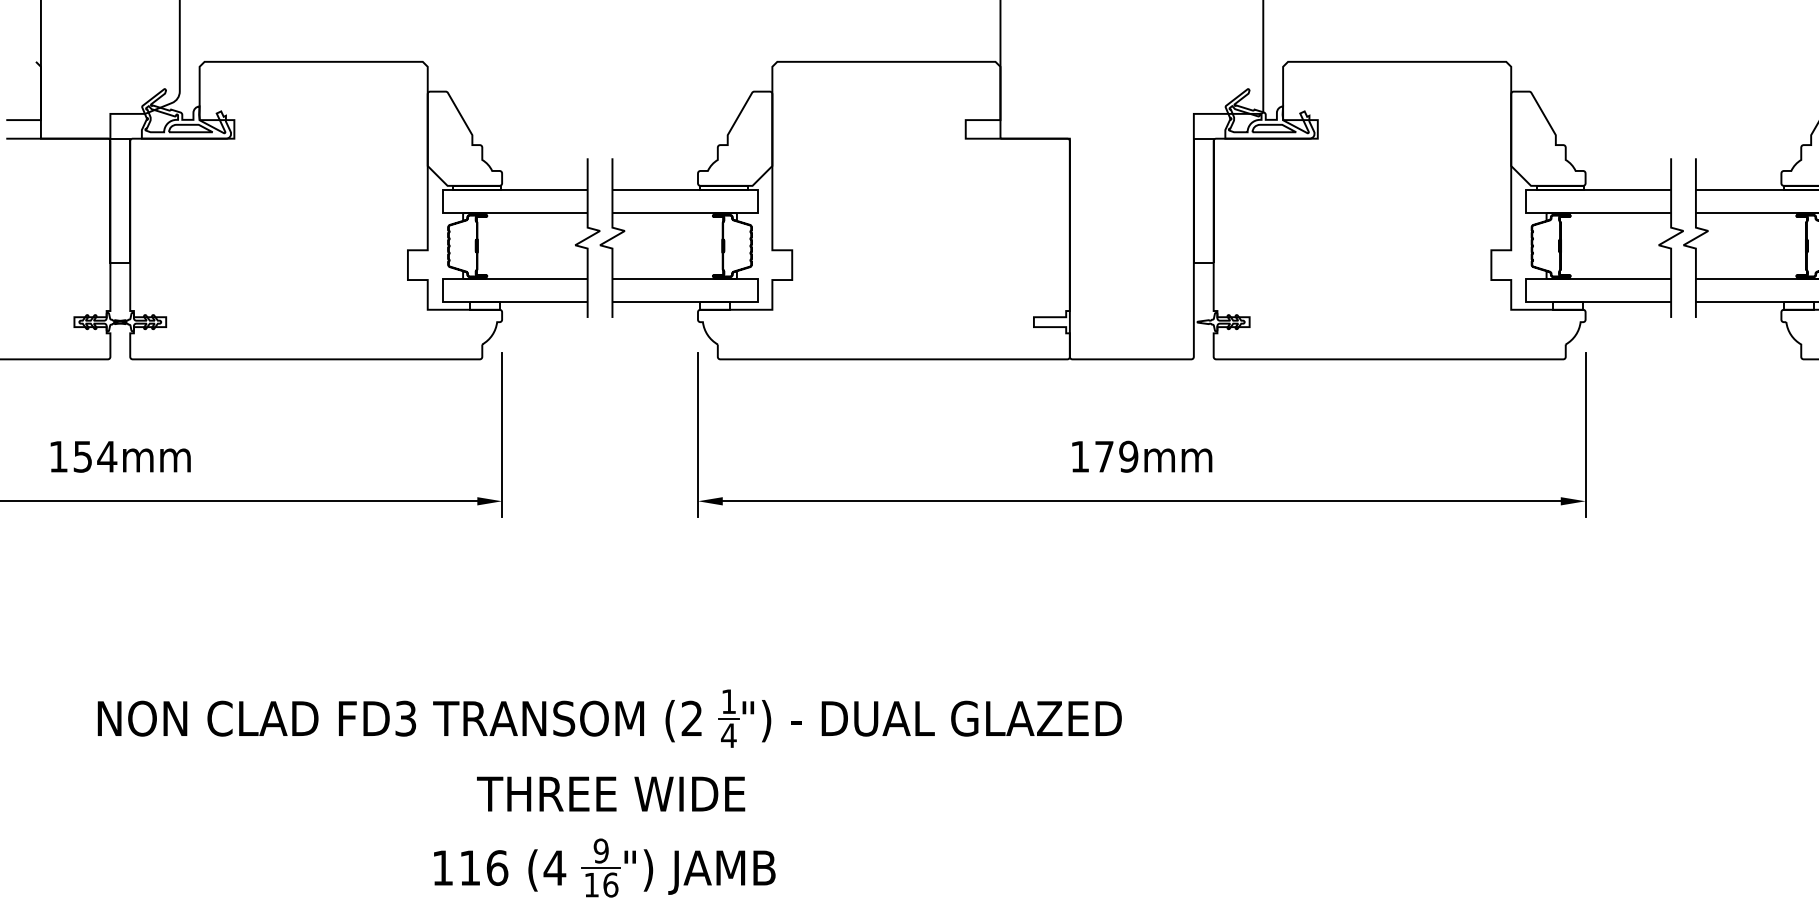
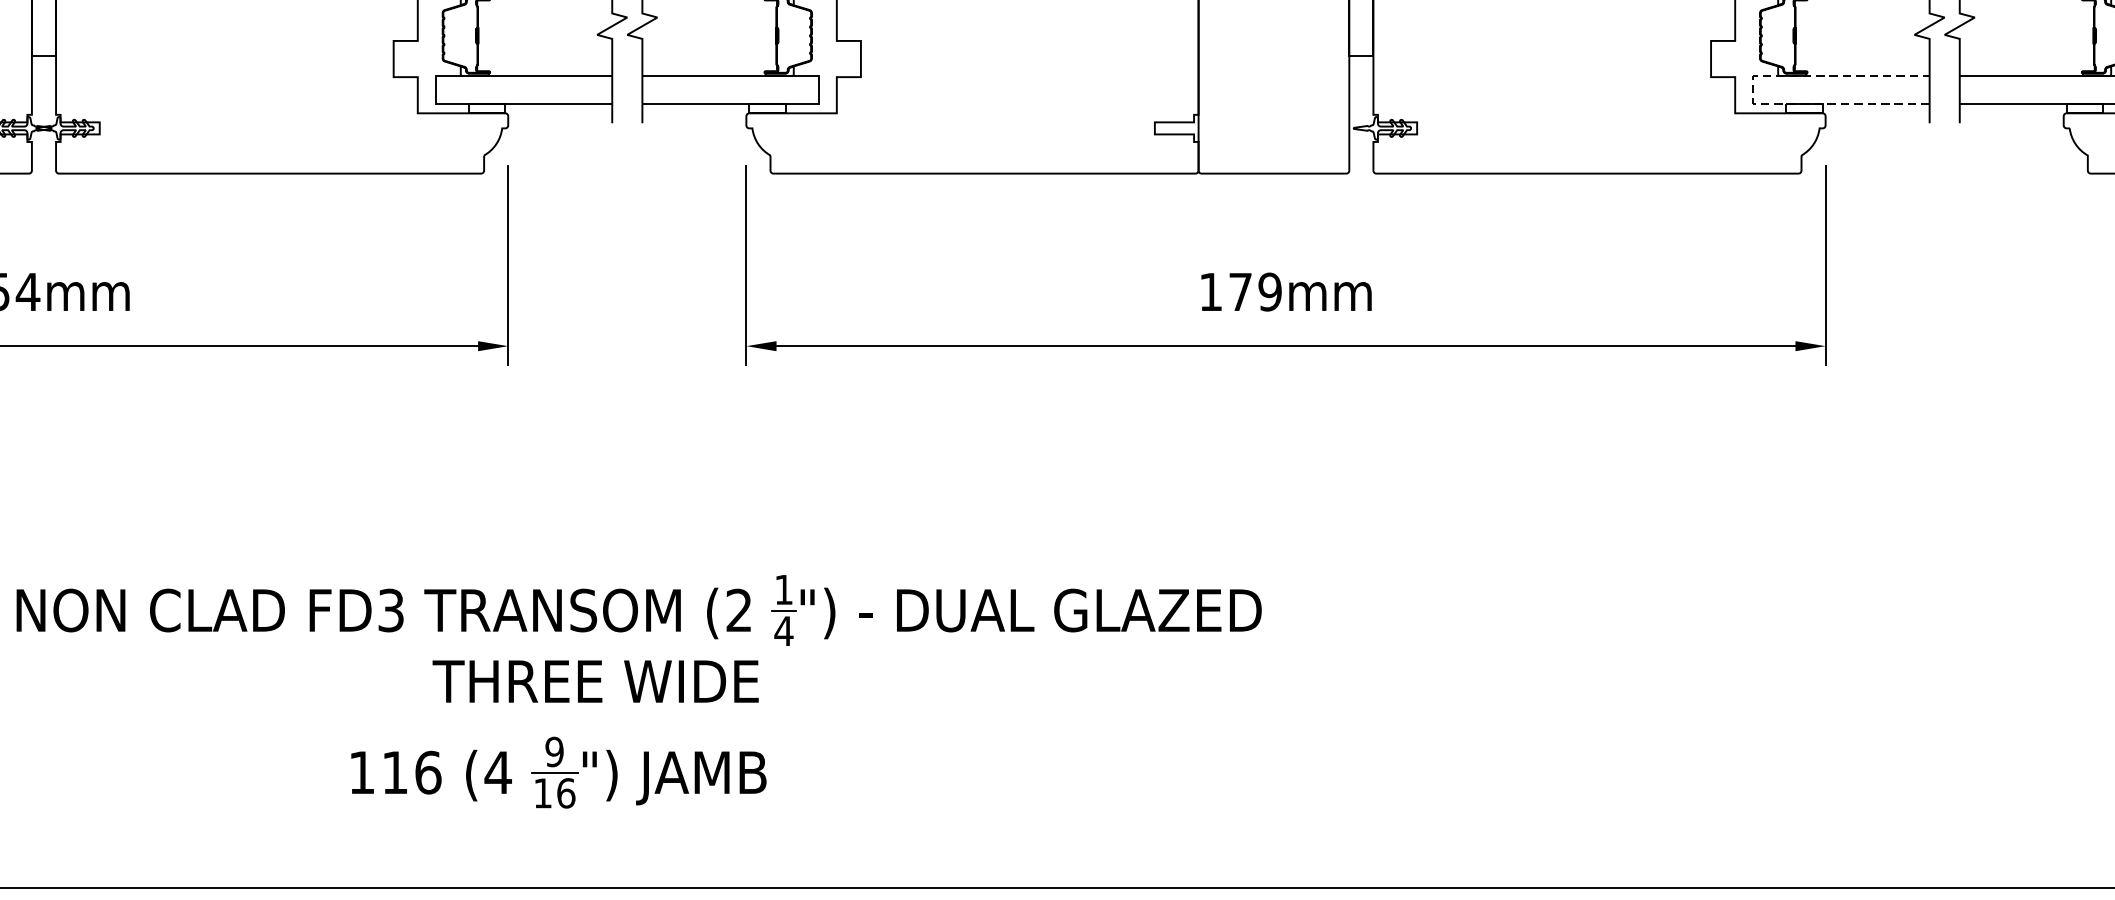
line: (1526, 290) -> (1753, 89), solid -> dashed
text: (611, 793) -> (596, 680), moved
part: (604, 867) -> (558, 772), moved

